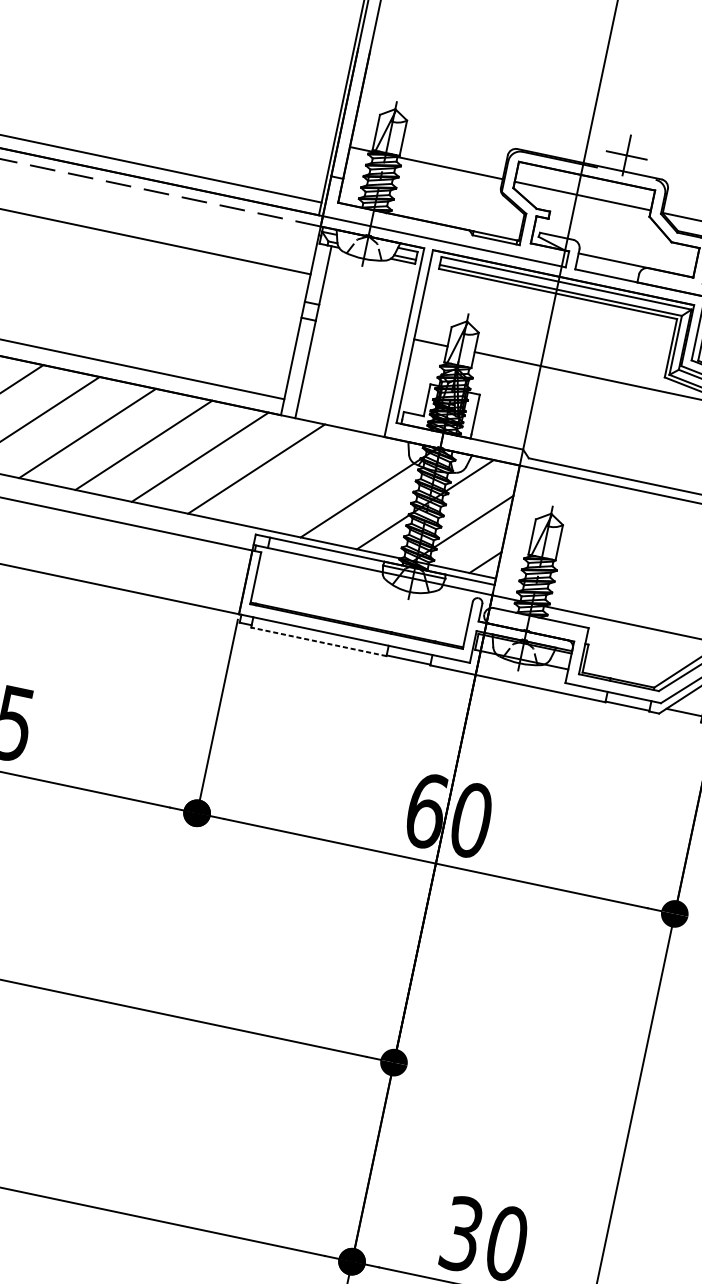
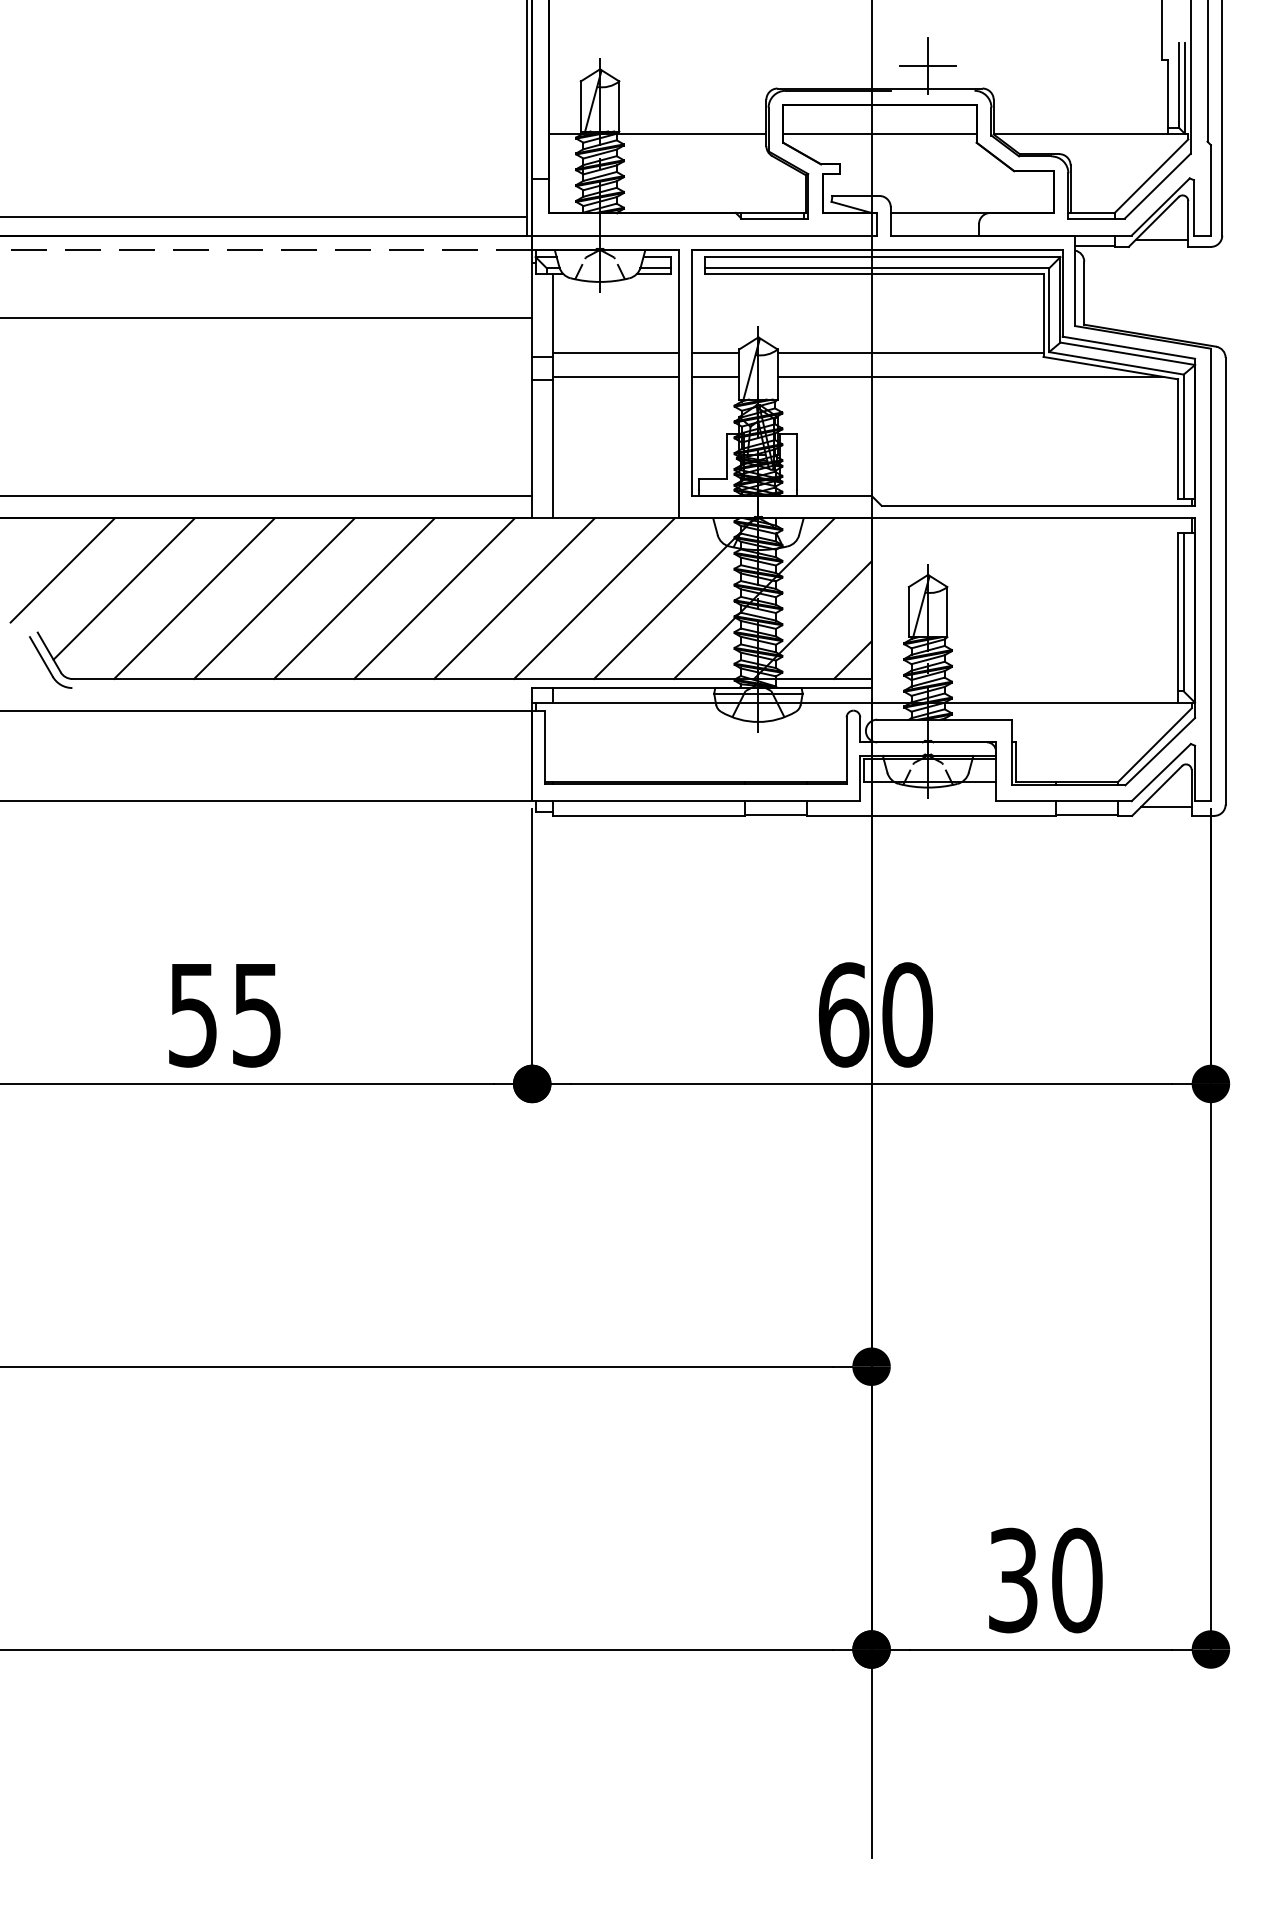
line: (364, 311) -> (615, 353), added
line: (434, 326) -> (715, 353), added
line: (360, 327) -> (615, 376), added
line: (571, 355) -> (910, 353), added
line: (312, 480) -> (594, 598), added
line: (318, 641) -> (648, 815), dashed -> solid

